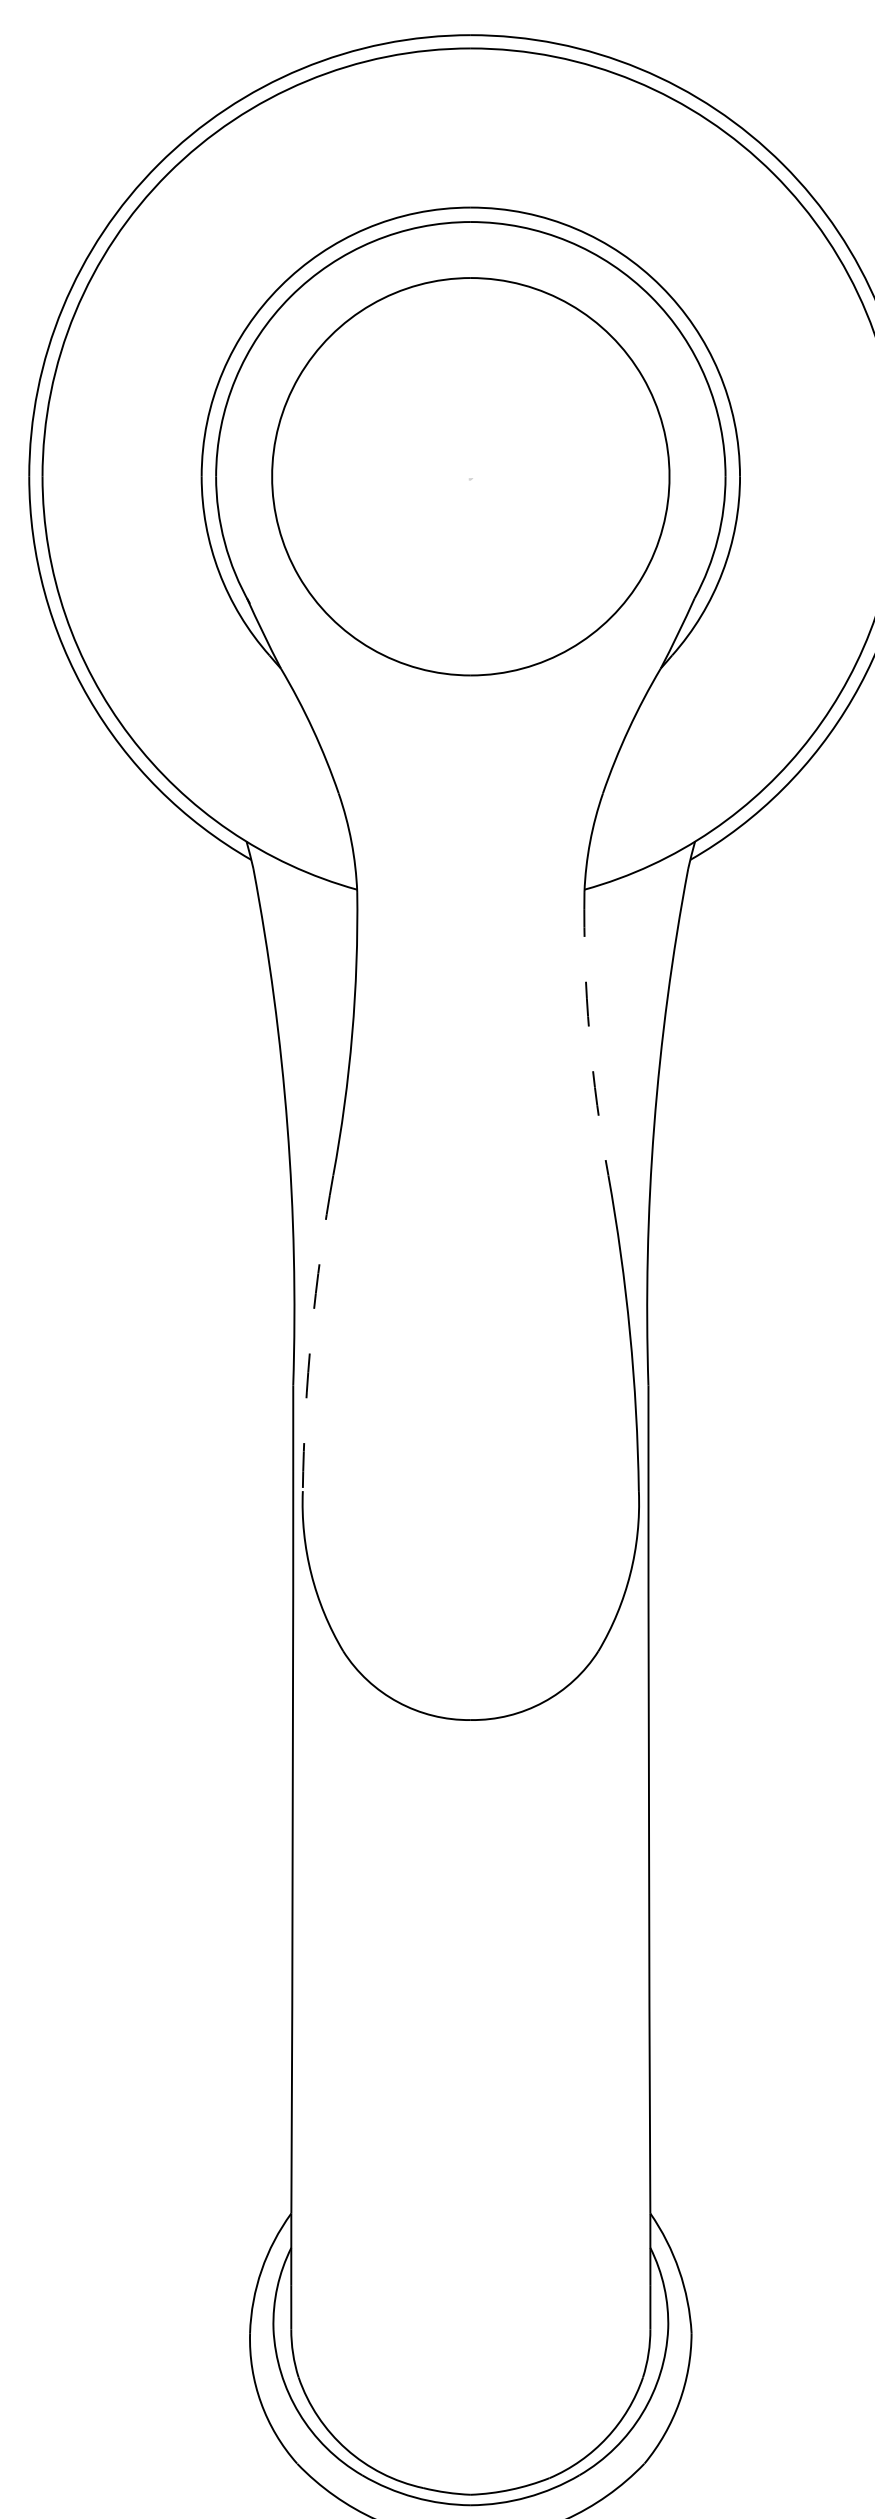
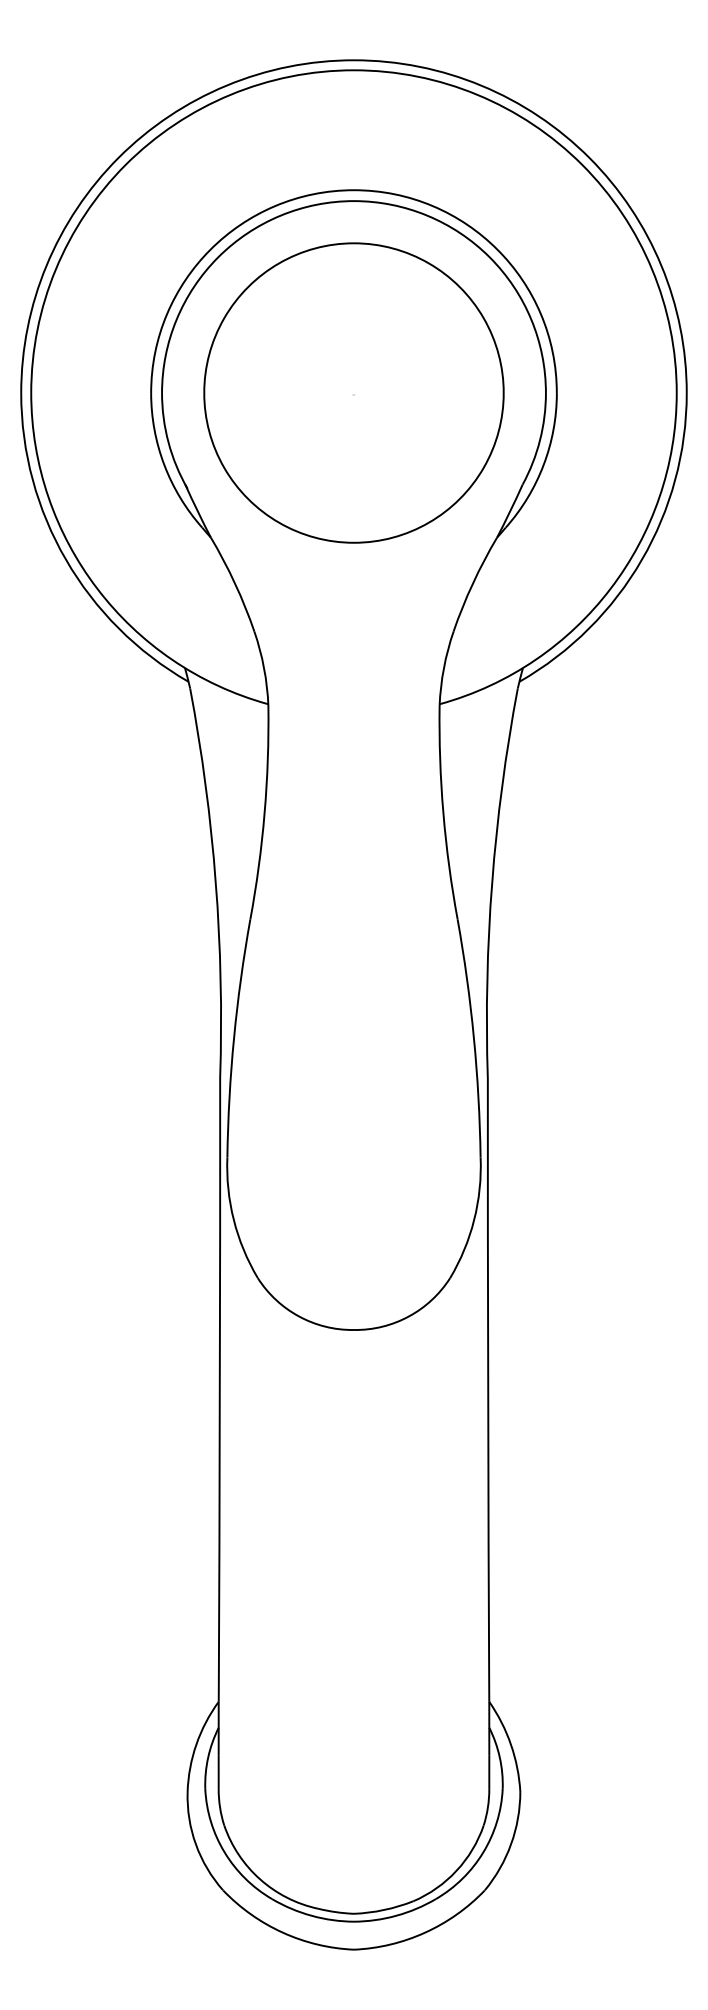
arc: (589, 1034) -> (443, 813), dashed -> solid
arc: (312, 1333) -> (234, 1038), dashed -> solid

